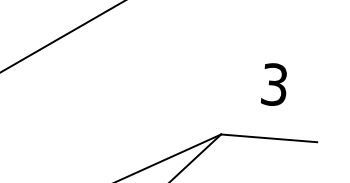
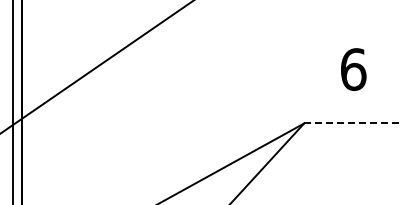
text: (274, 84) -> (353, 69), 3 -> 6
line: (269, 138) -> (352, 123), solid -> dashed

